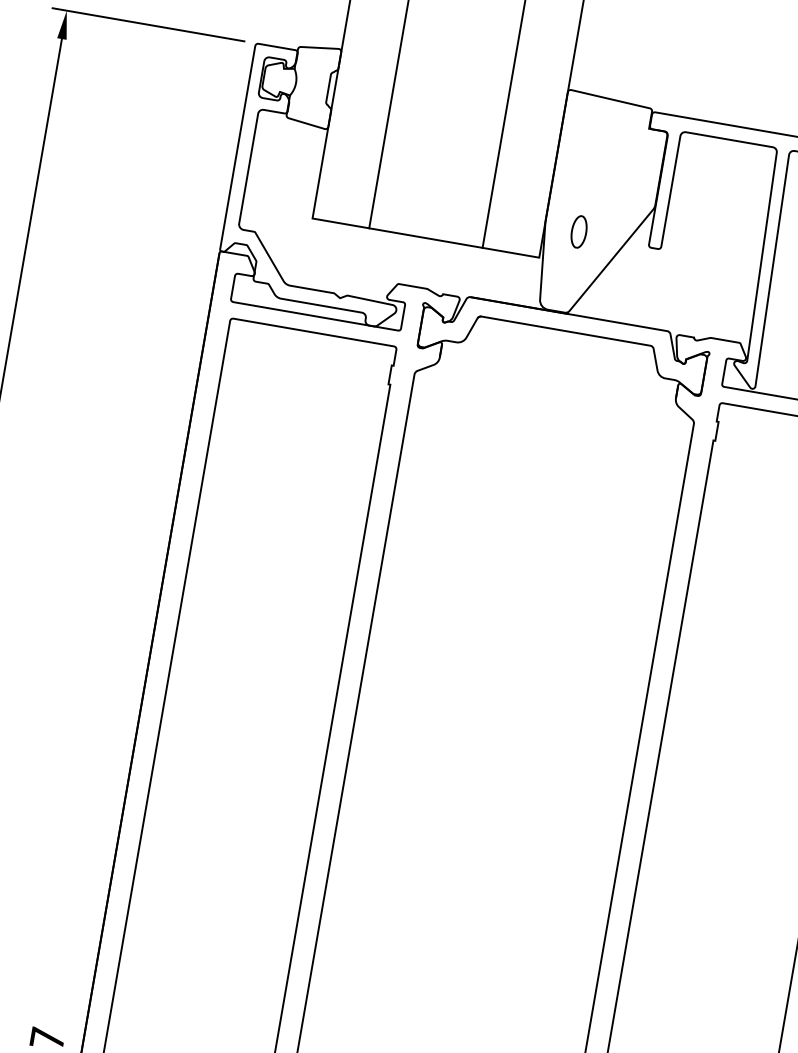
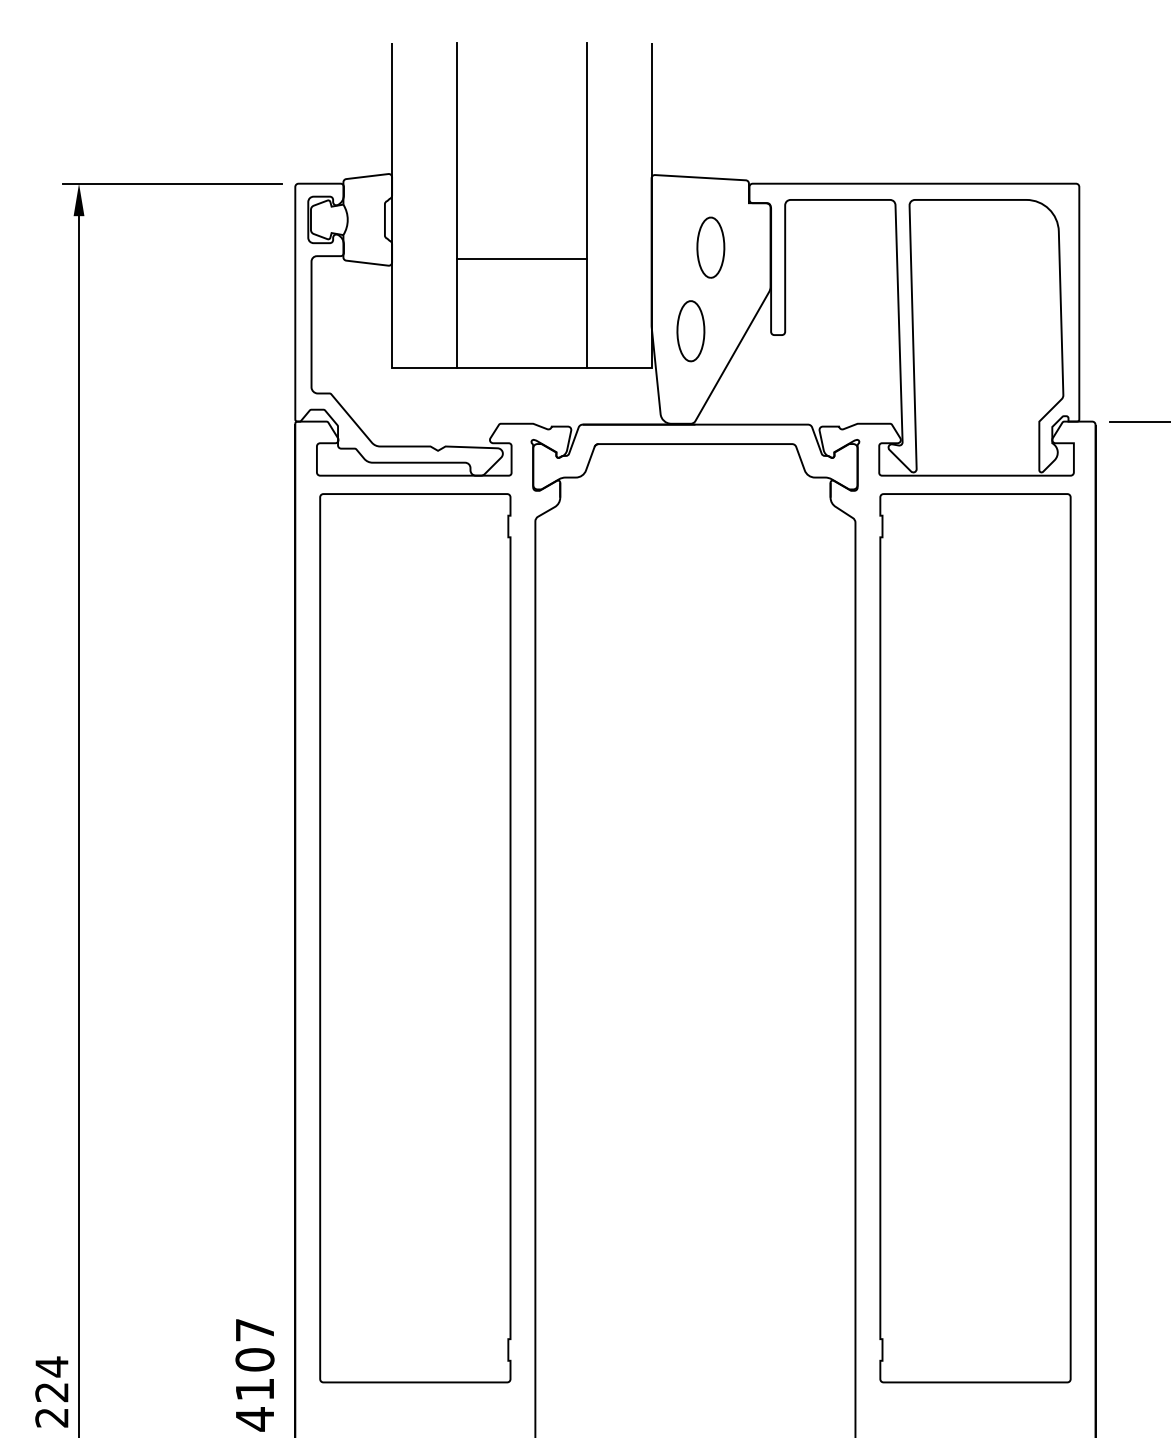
line: (441, 143) -> (521, 259), added
part: (608, 161) -> (710, 247), added
part: (578, 232) -> (690, 331), size x1.67

